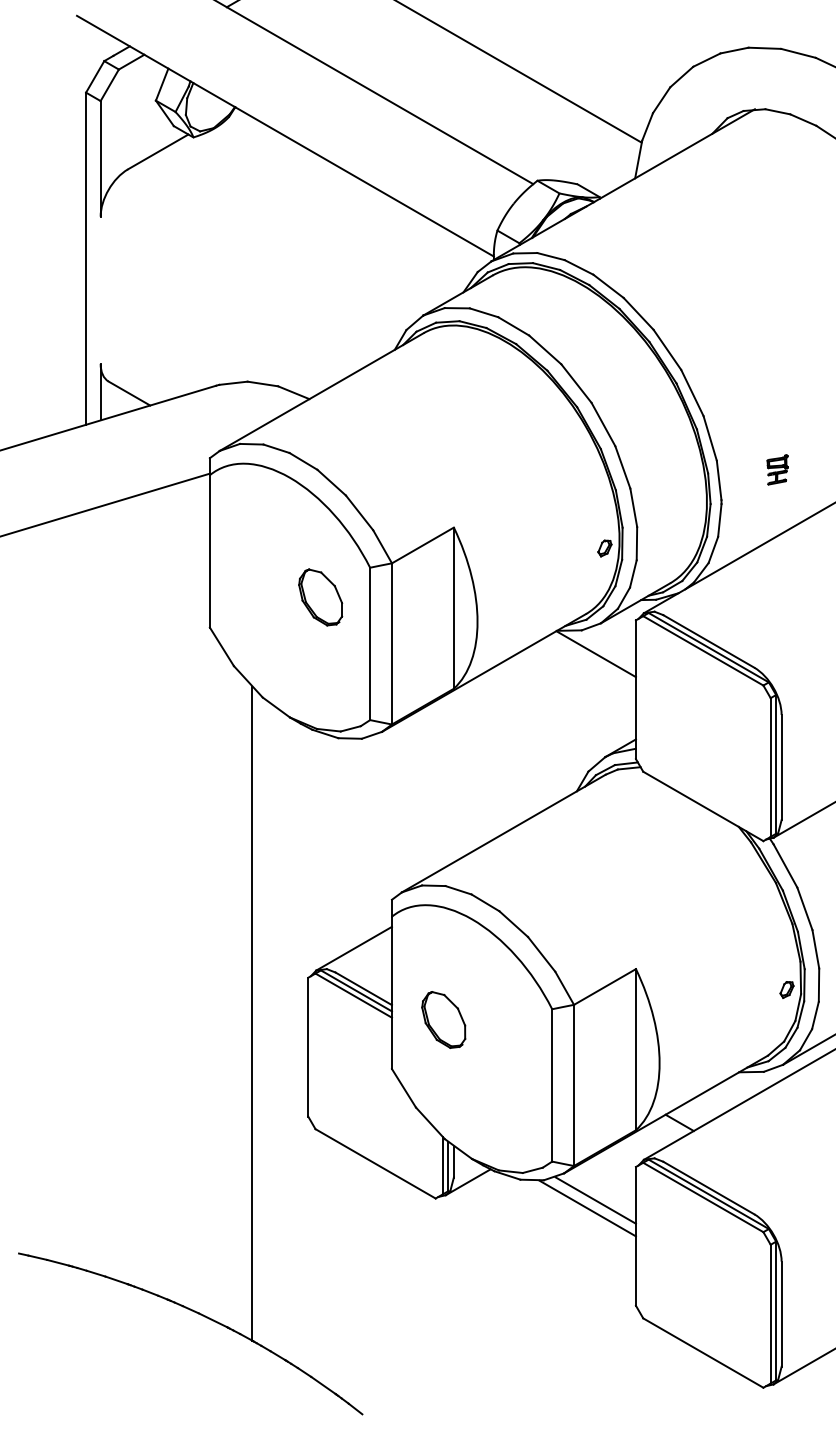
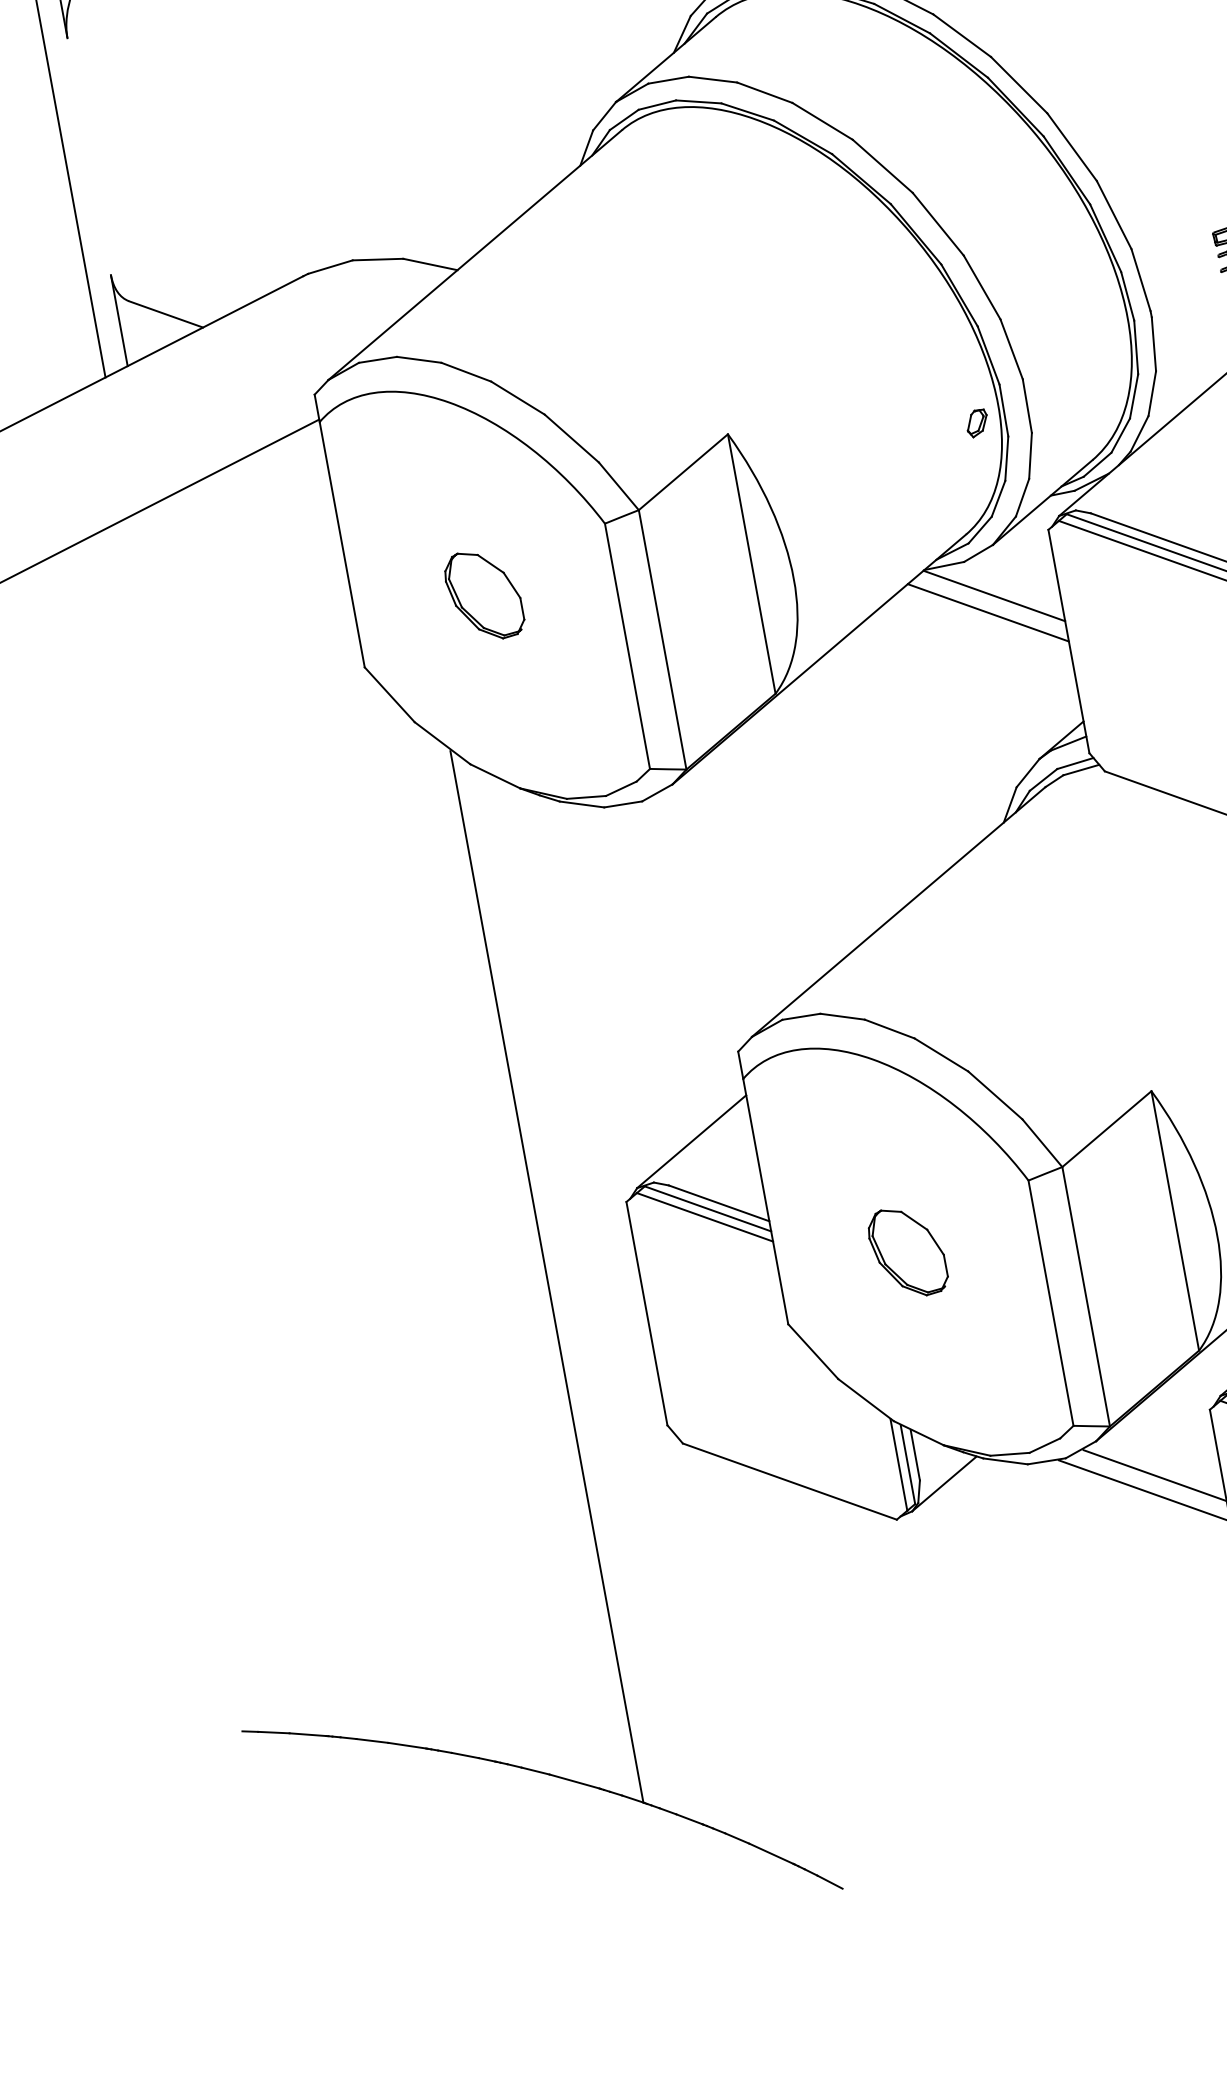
part: (320, 597) -> (483, 595), moved
line: (590, 663) -> (987, 612), added
part: (443, 1019) -> (907, 1251), moved

